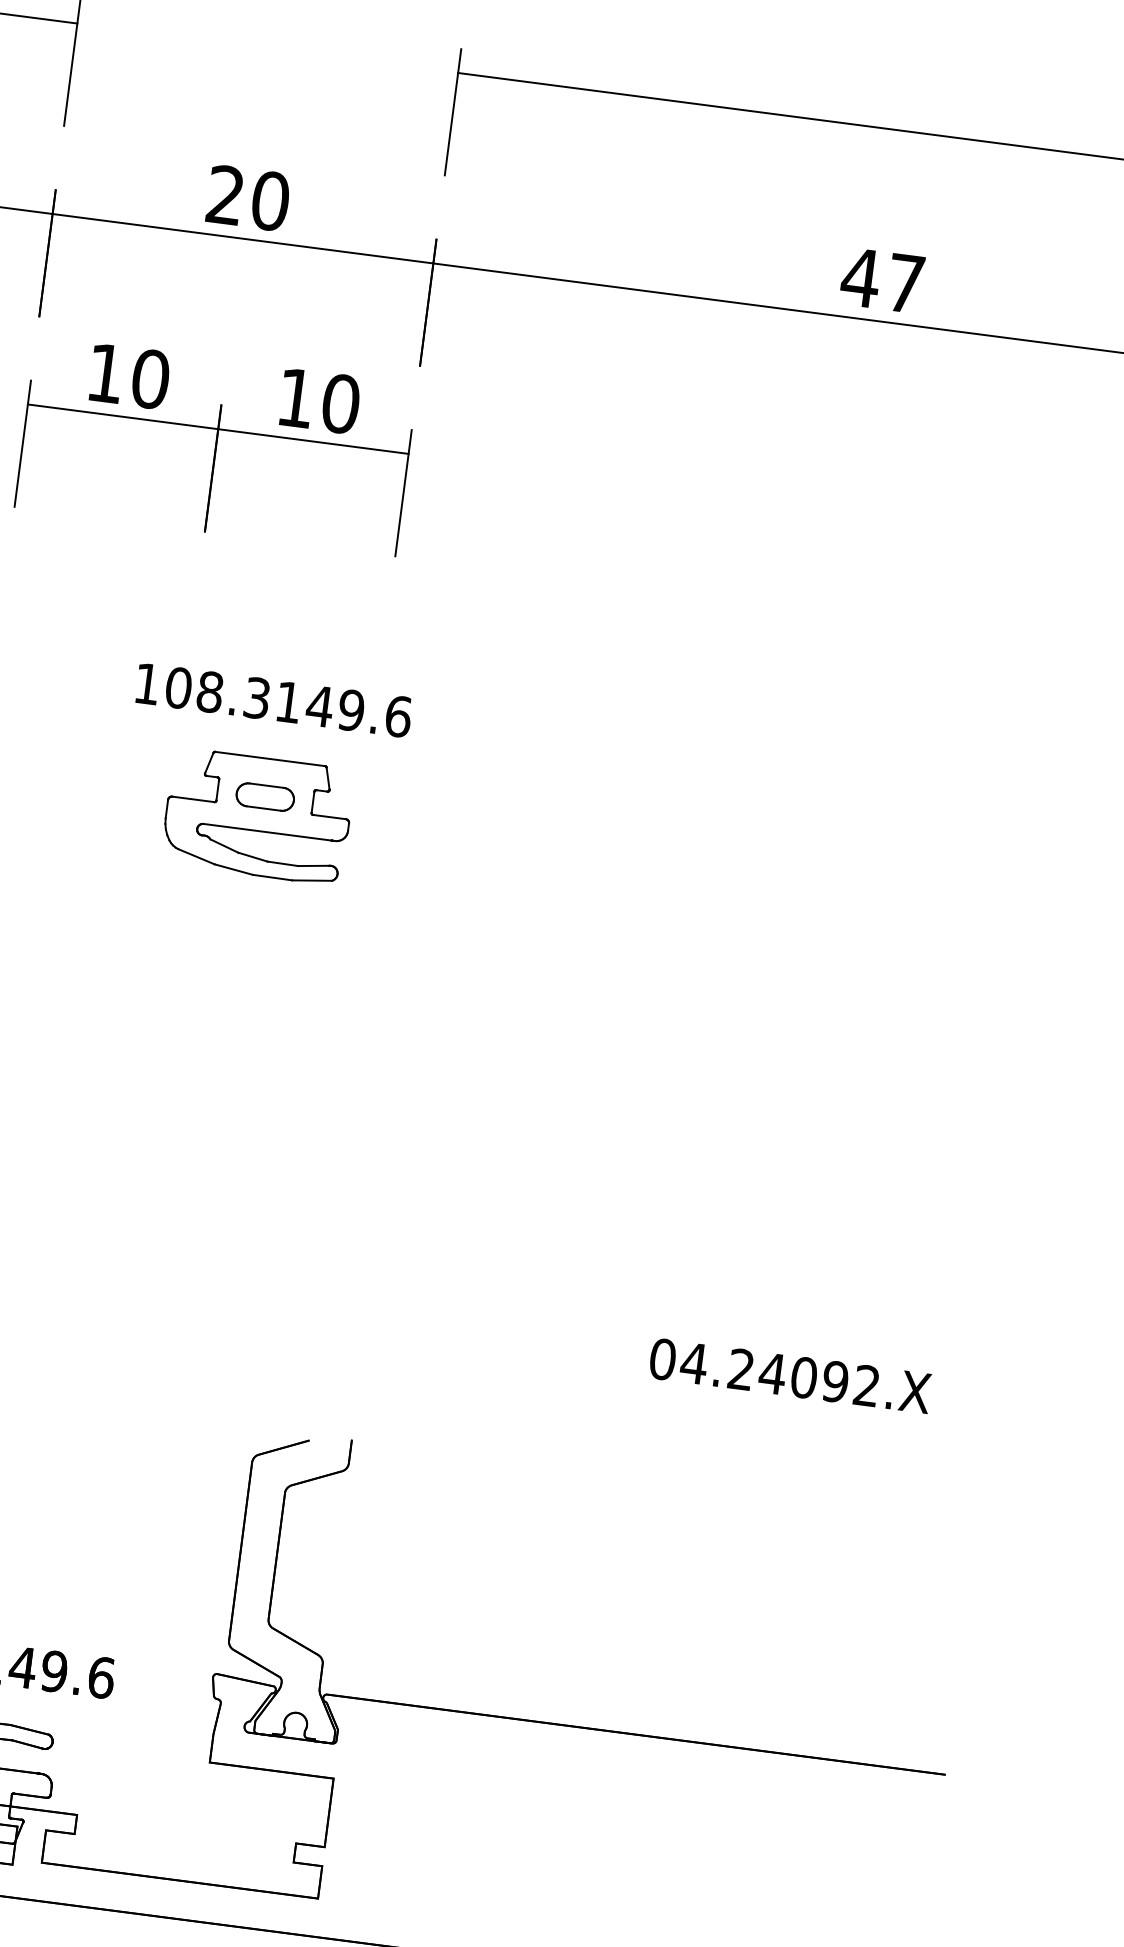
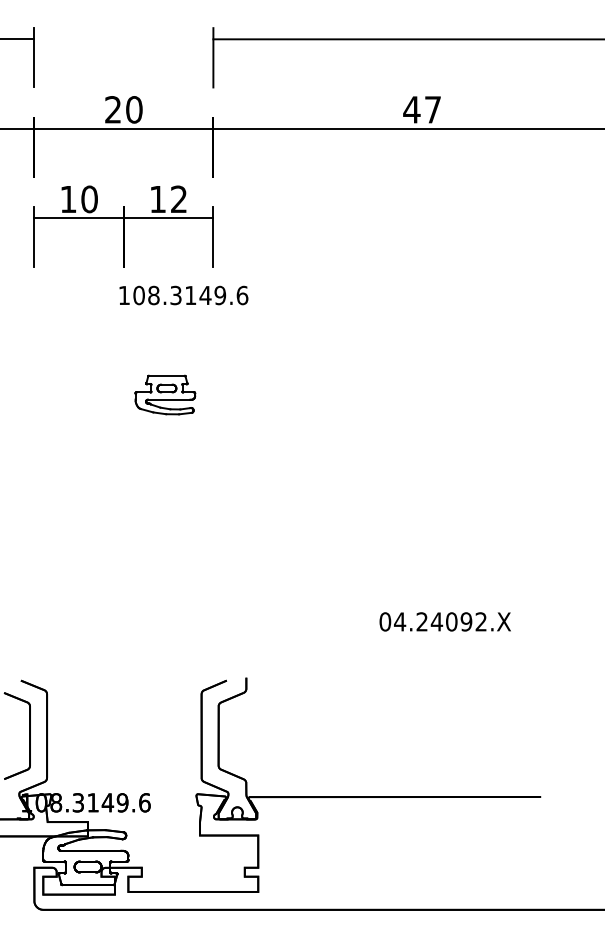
text: (339, 403) -> (178, 199), 10 -> 12
text: (273, 700) -> (183, 295), moved
part: (256, 814) -> (164, 394), size x0.7

